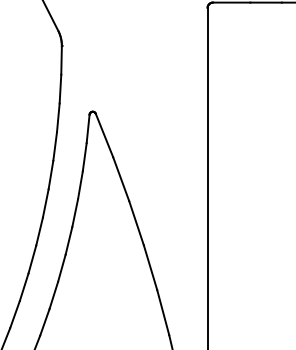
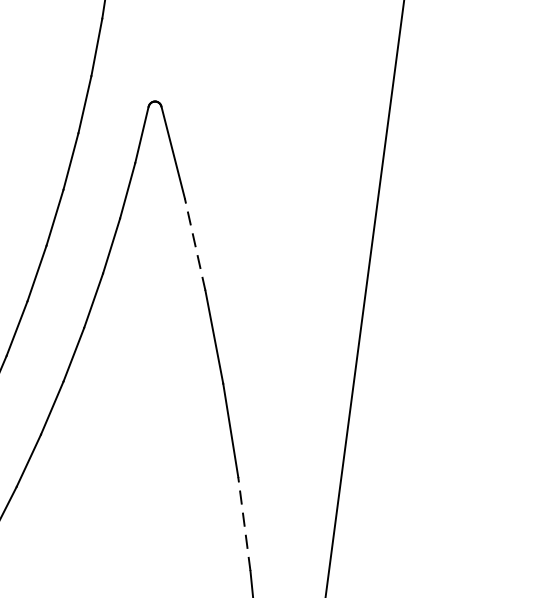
line: (121, 178) -> (195, 243), solid -> dashed
line: (163, 312) -> (244, 524), solid -> dashed

